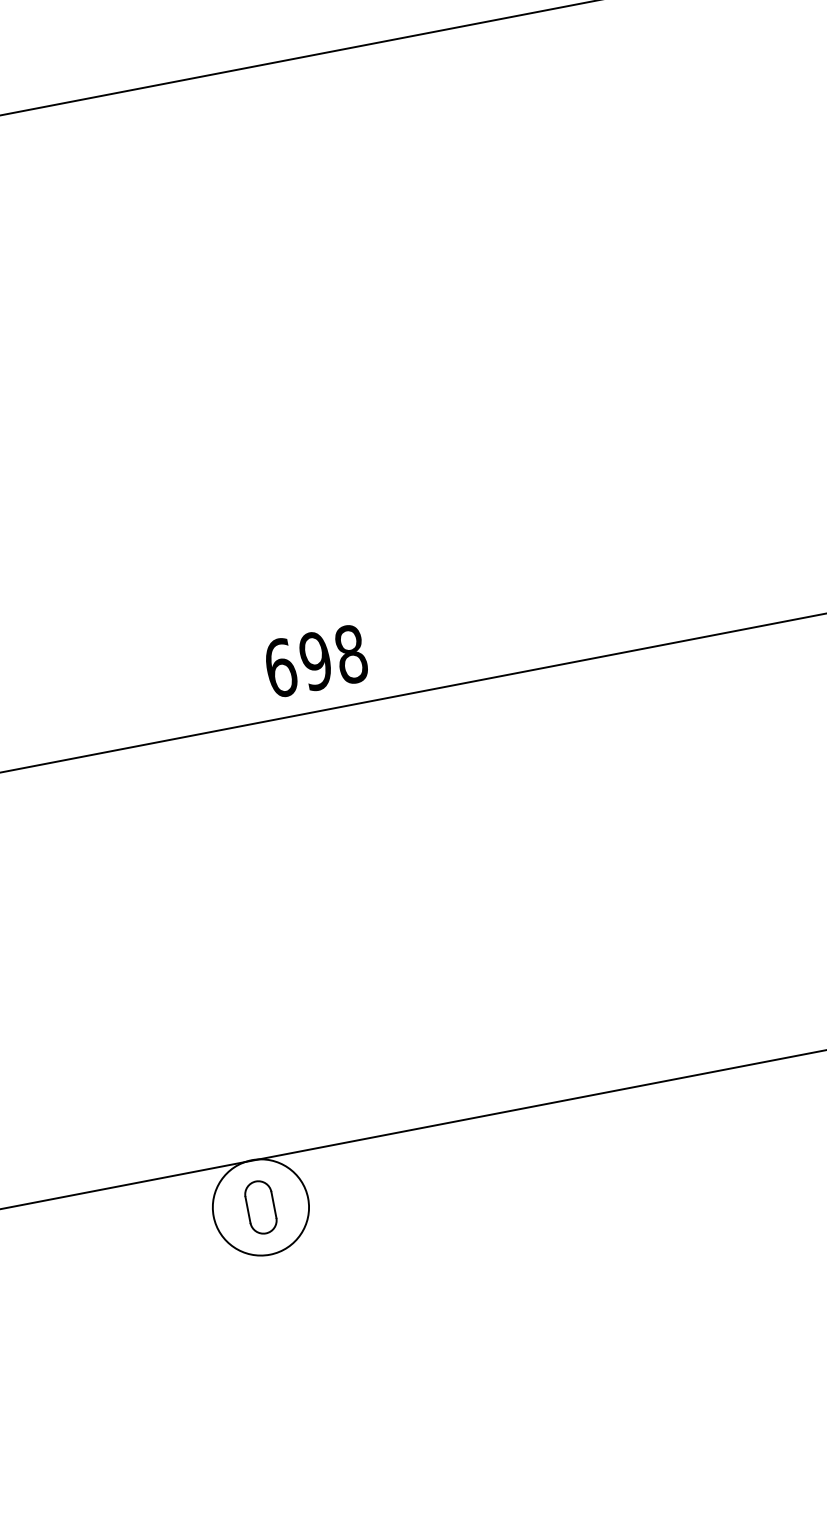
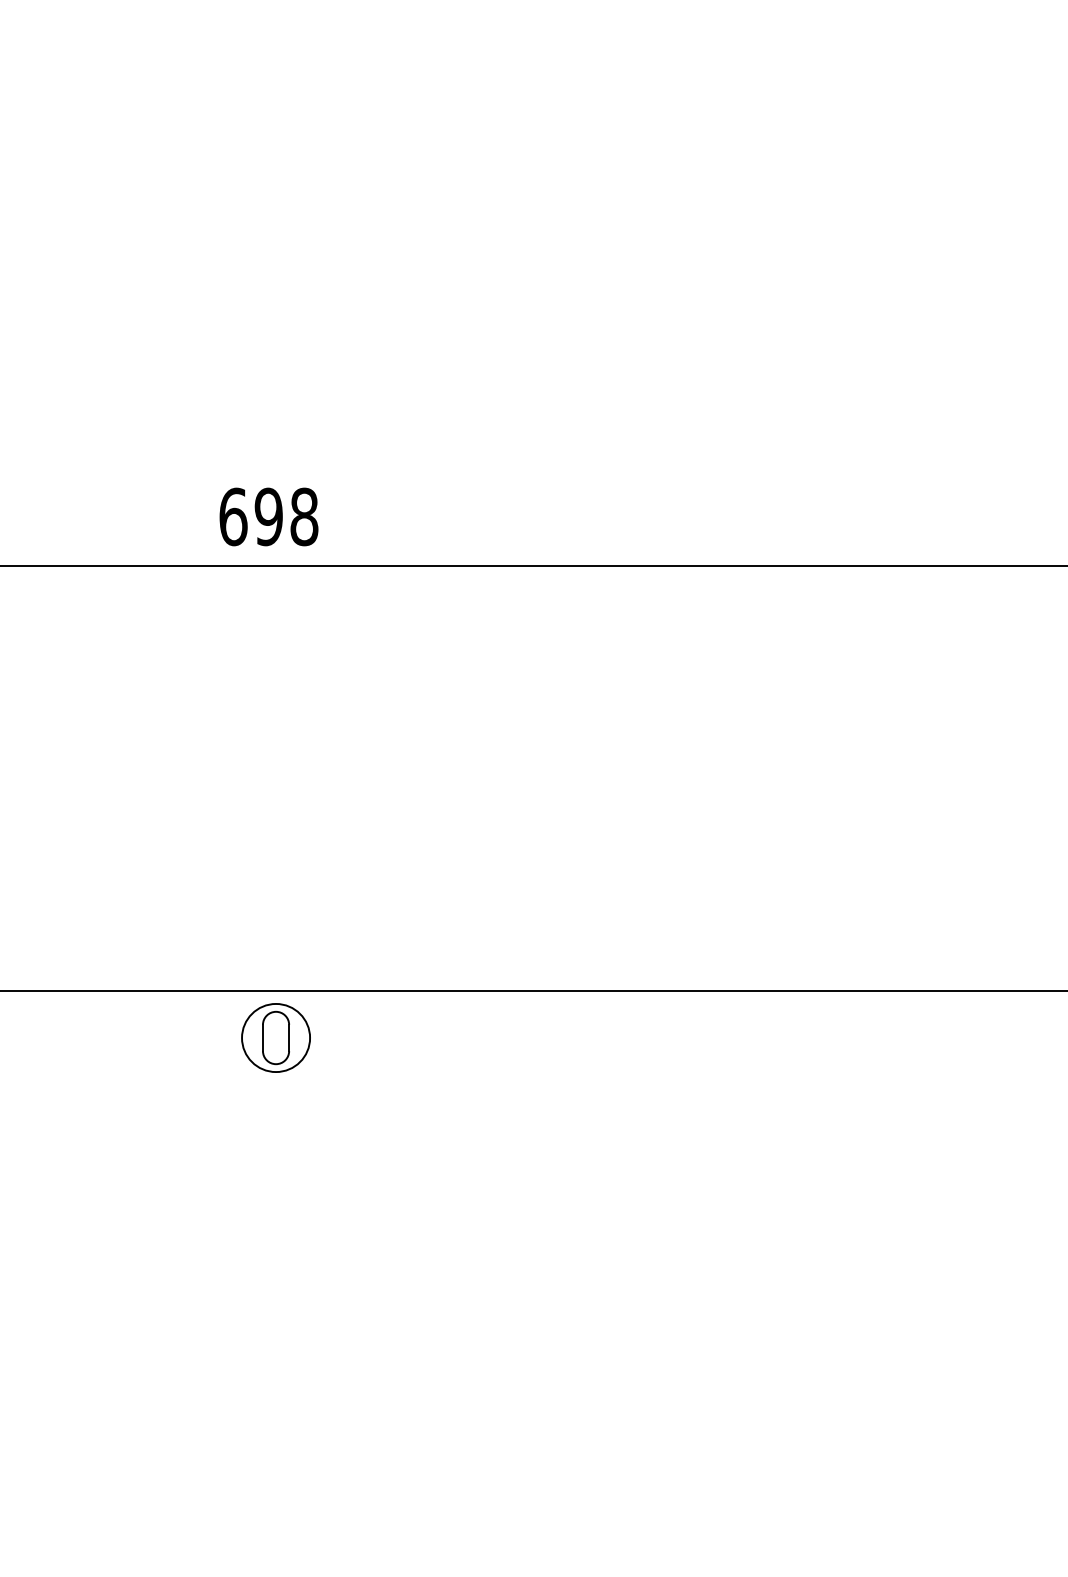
text: (315, 660) -> (268, 516), moved
circle: (261, 1206) -> (276, 1037), size x0.71

